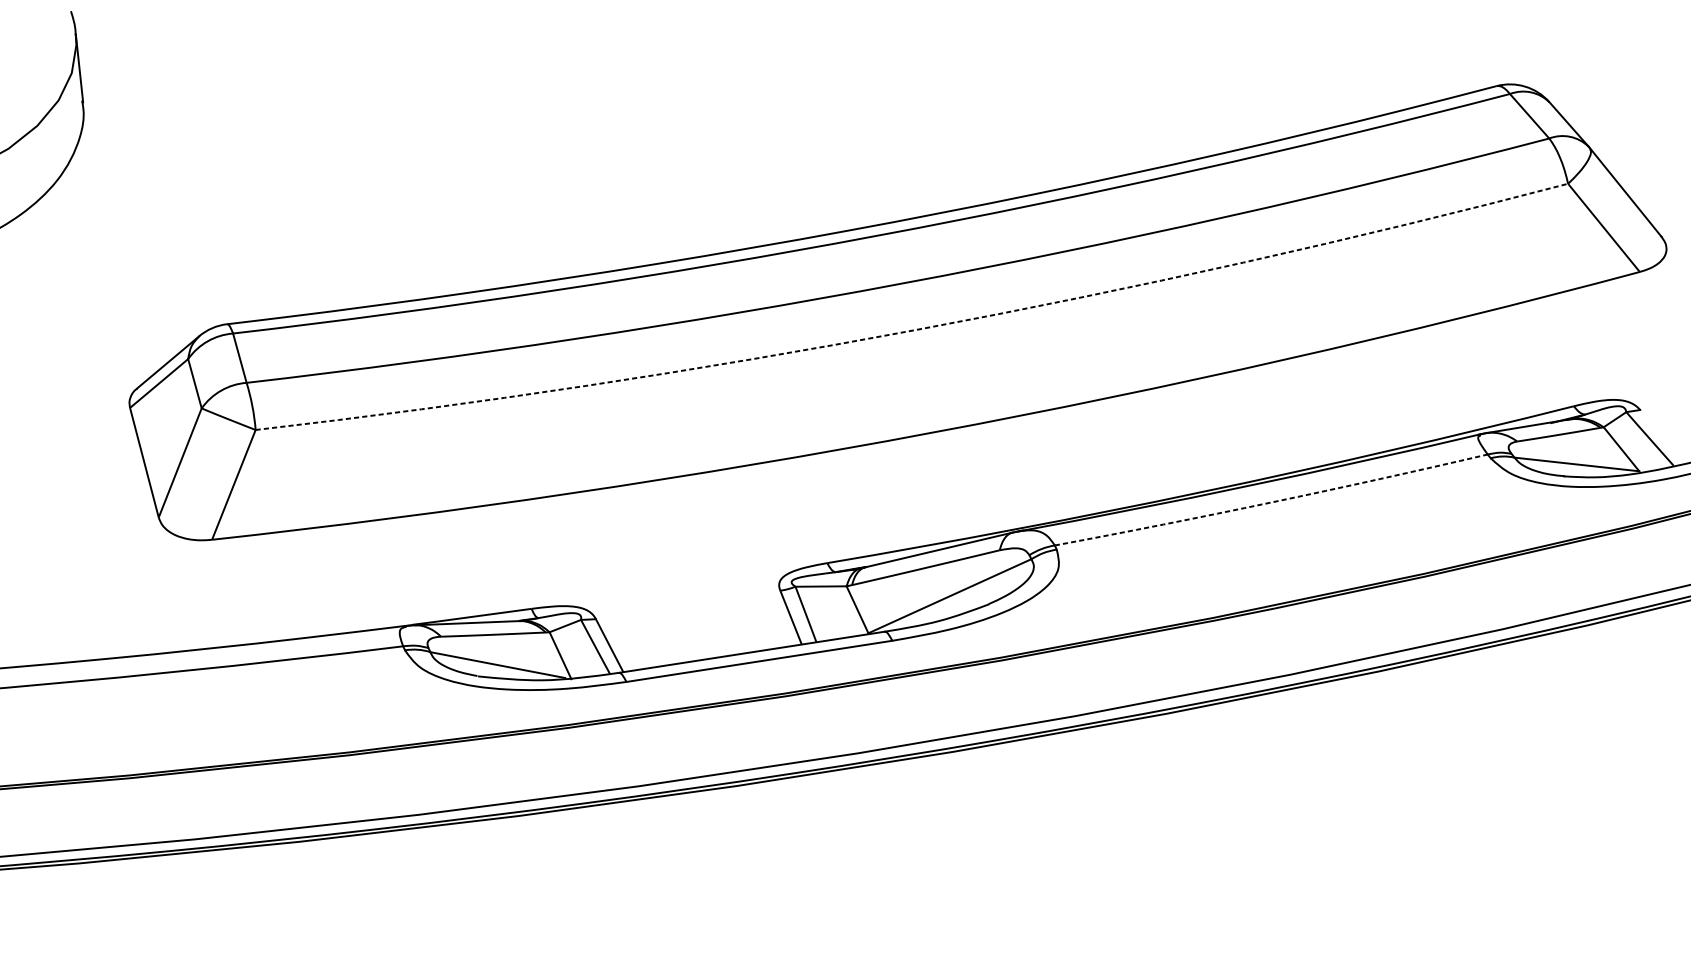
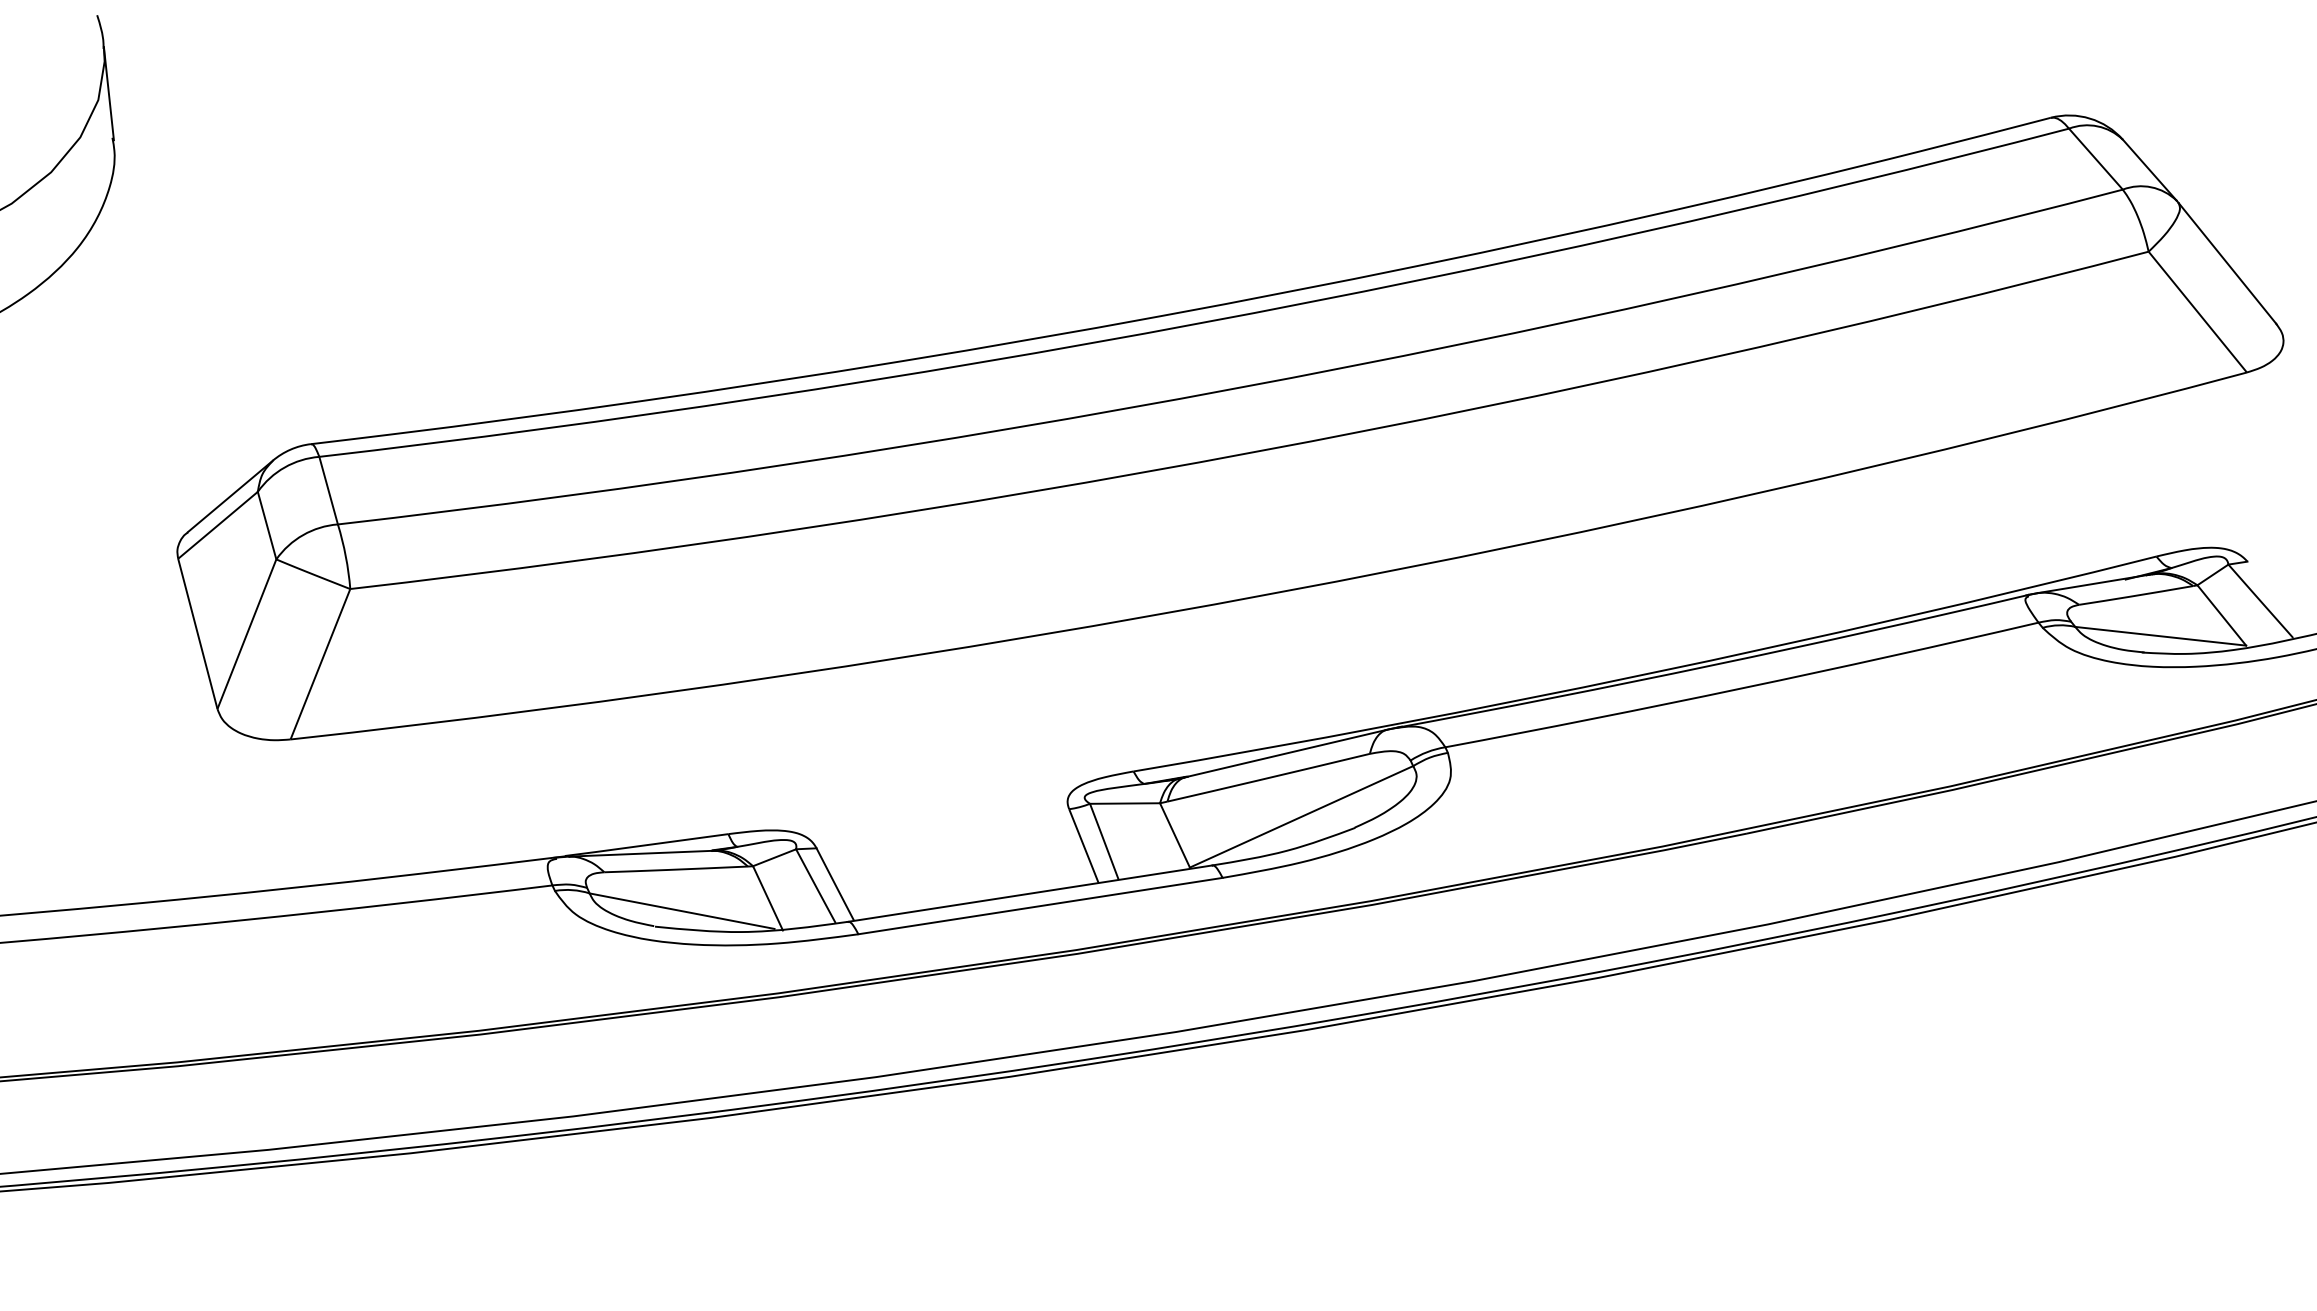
arc: (916, 329) -> (1255, 451), dashed -> solid
arc: (1271, 502) -> (1742, 688), dashed -> solid

